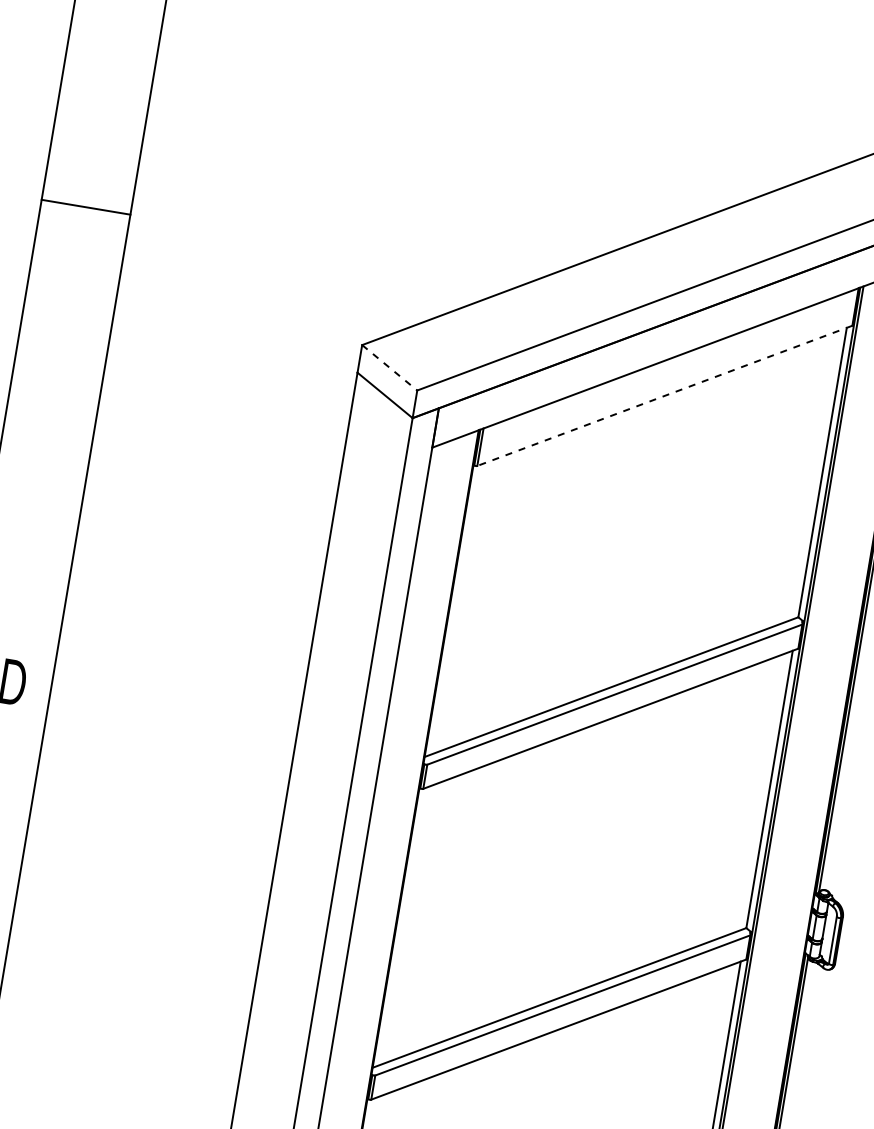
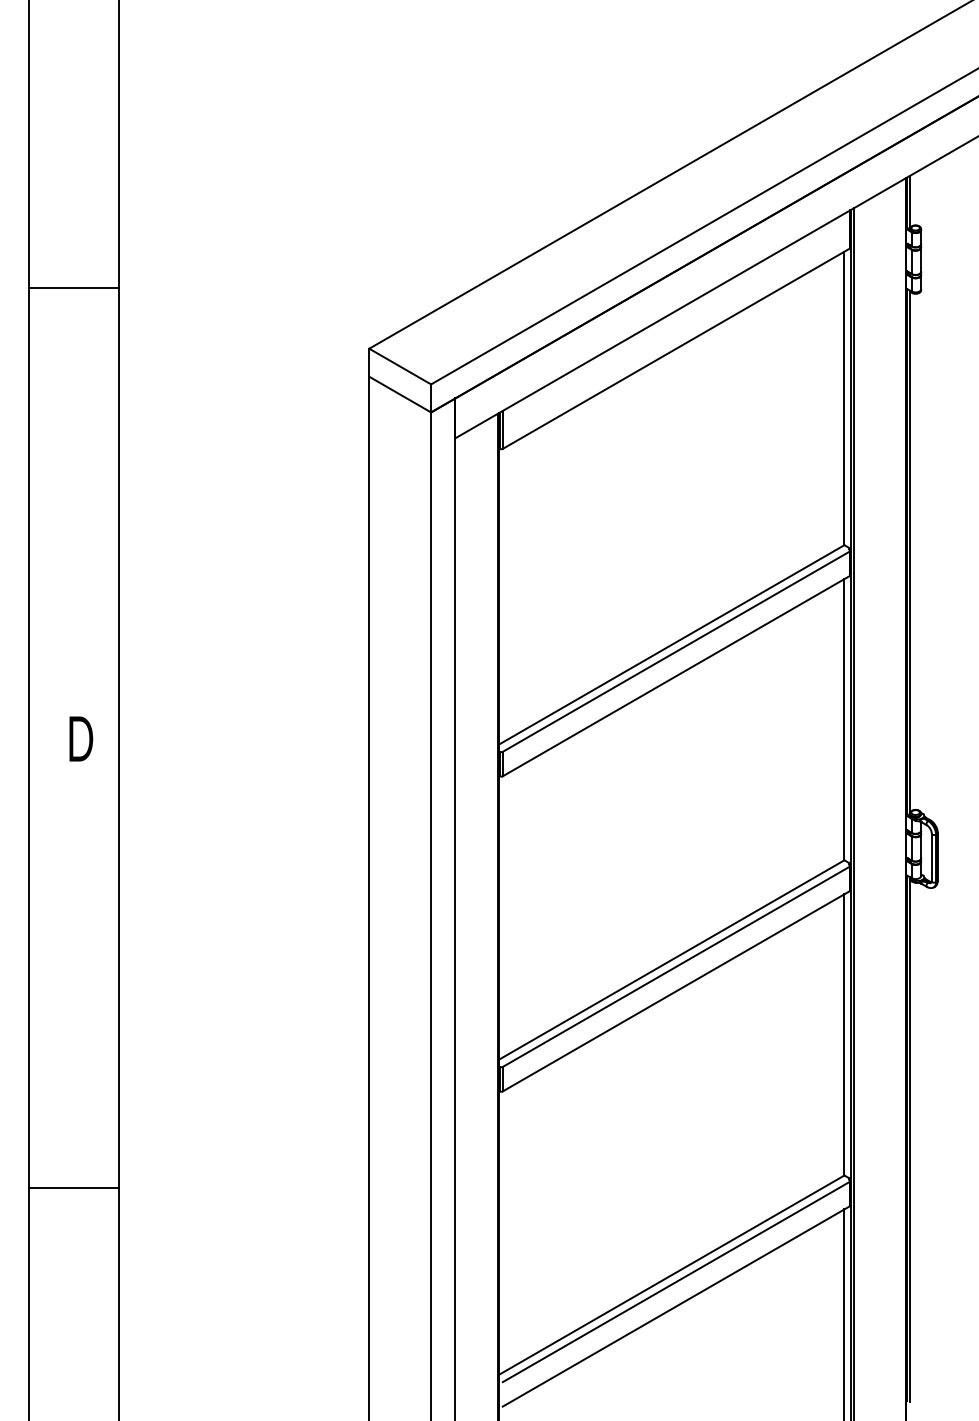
line: (86, 207) -> (74, 288), moved
line: (390, 367) -> (400, 366), dashed -> solid
line: (664, 396) -> (675, 349), dashed -> solid

